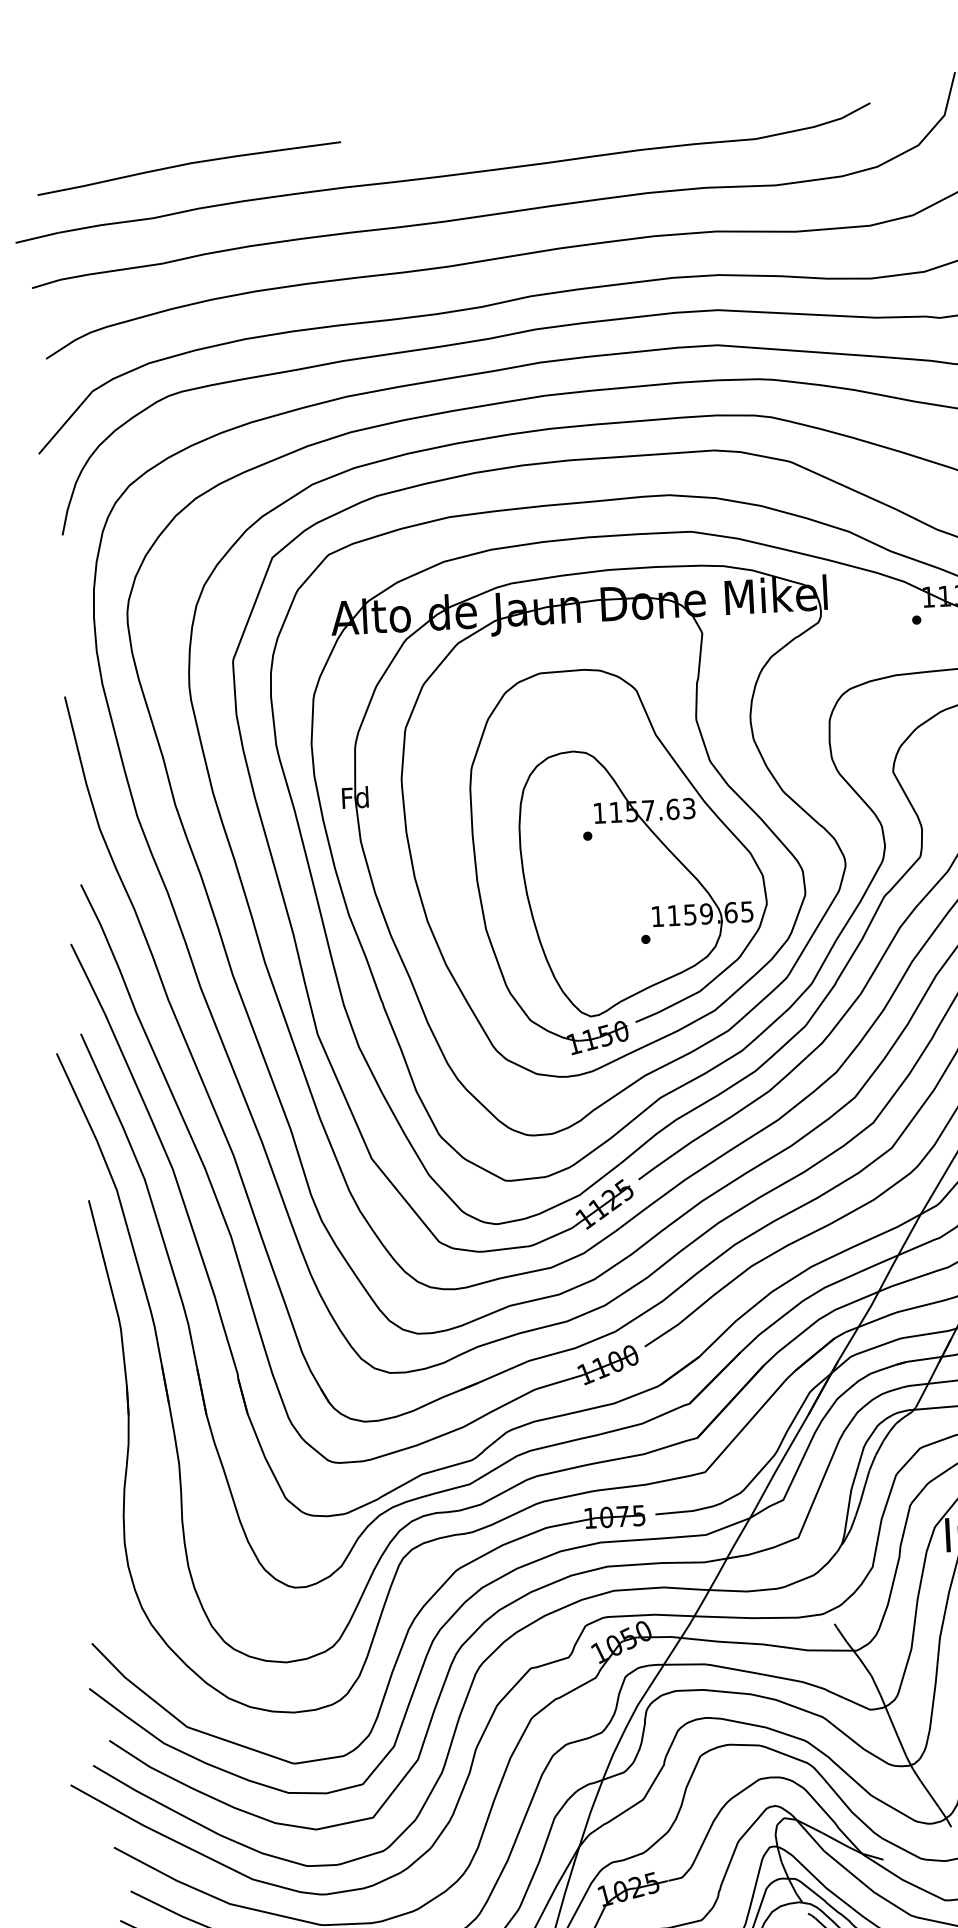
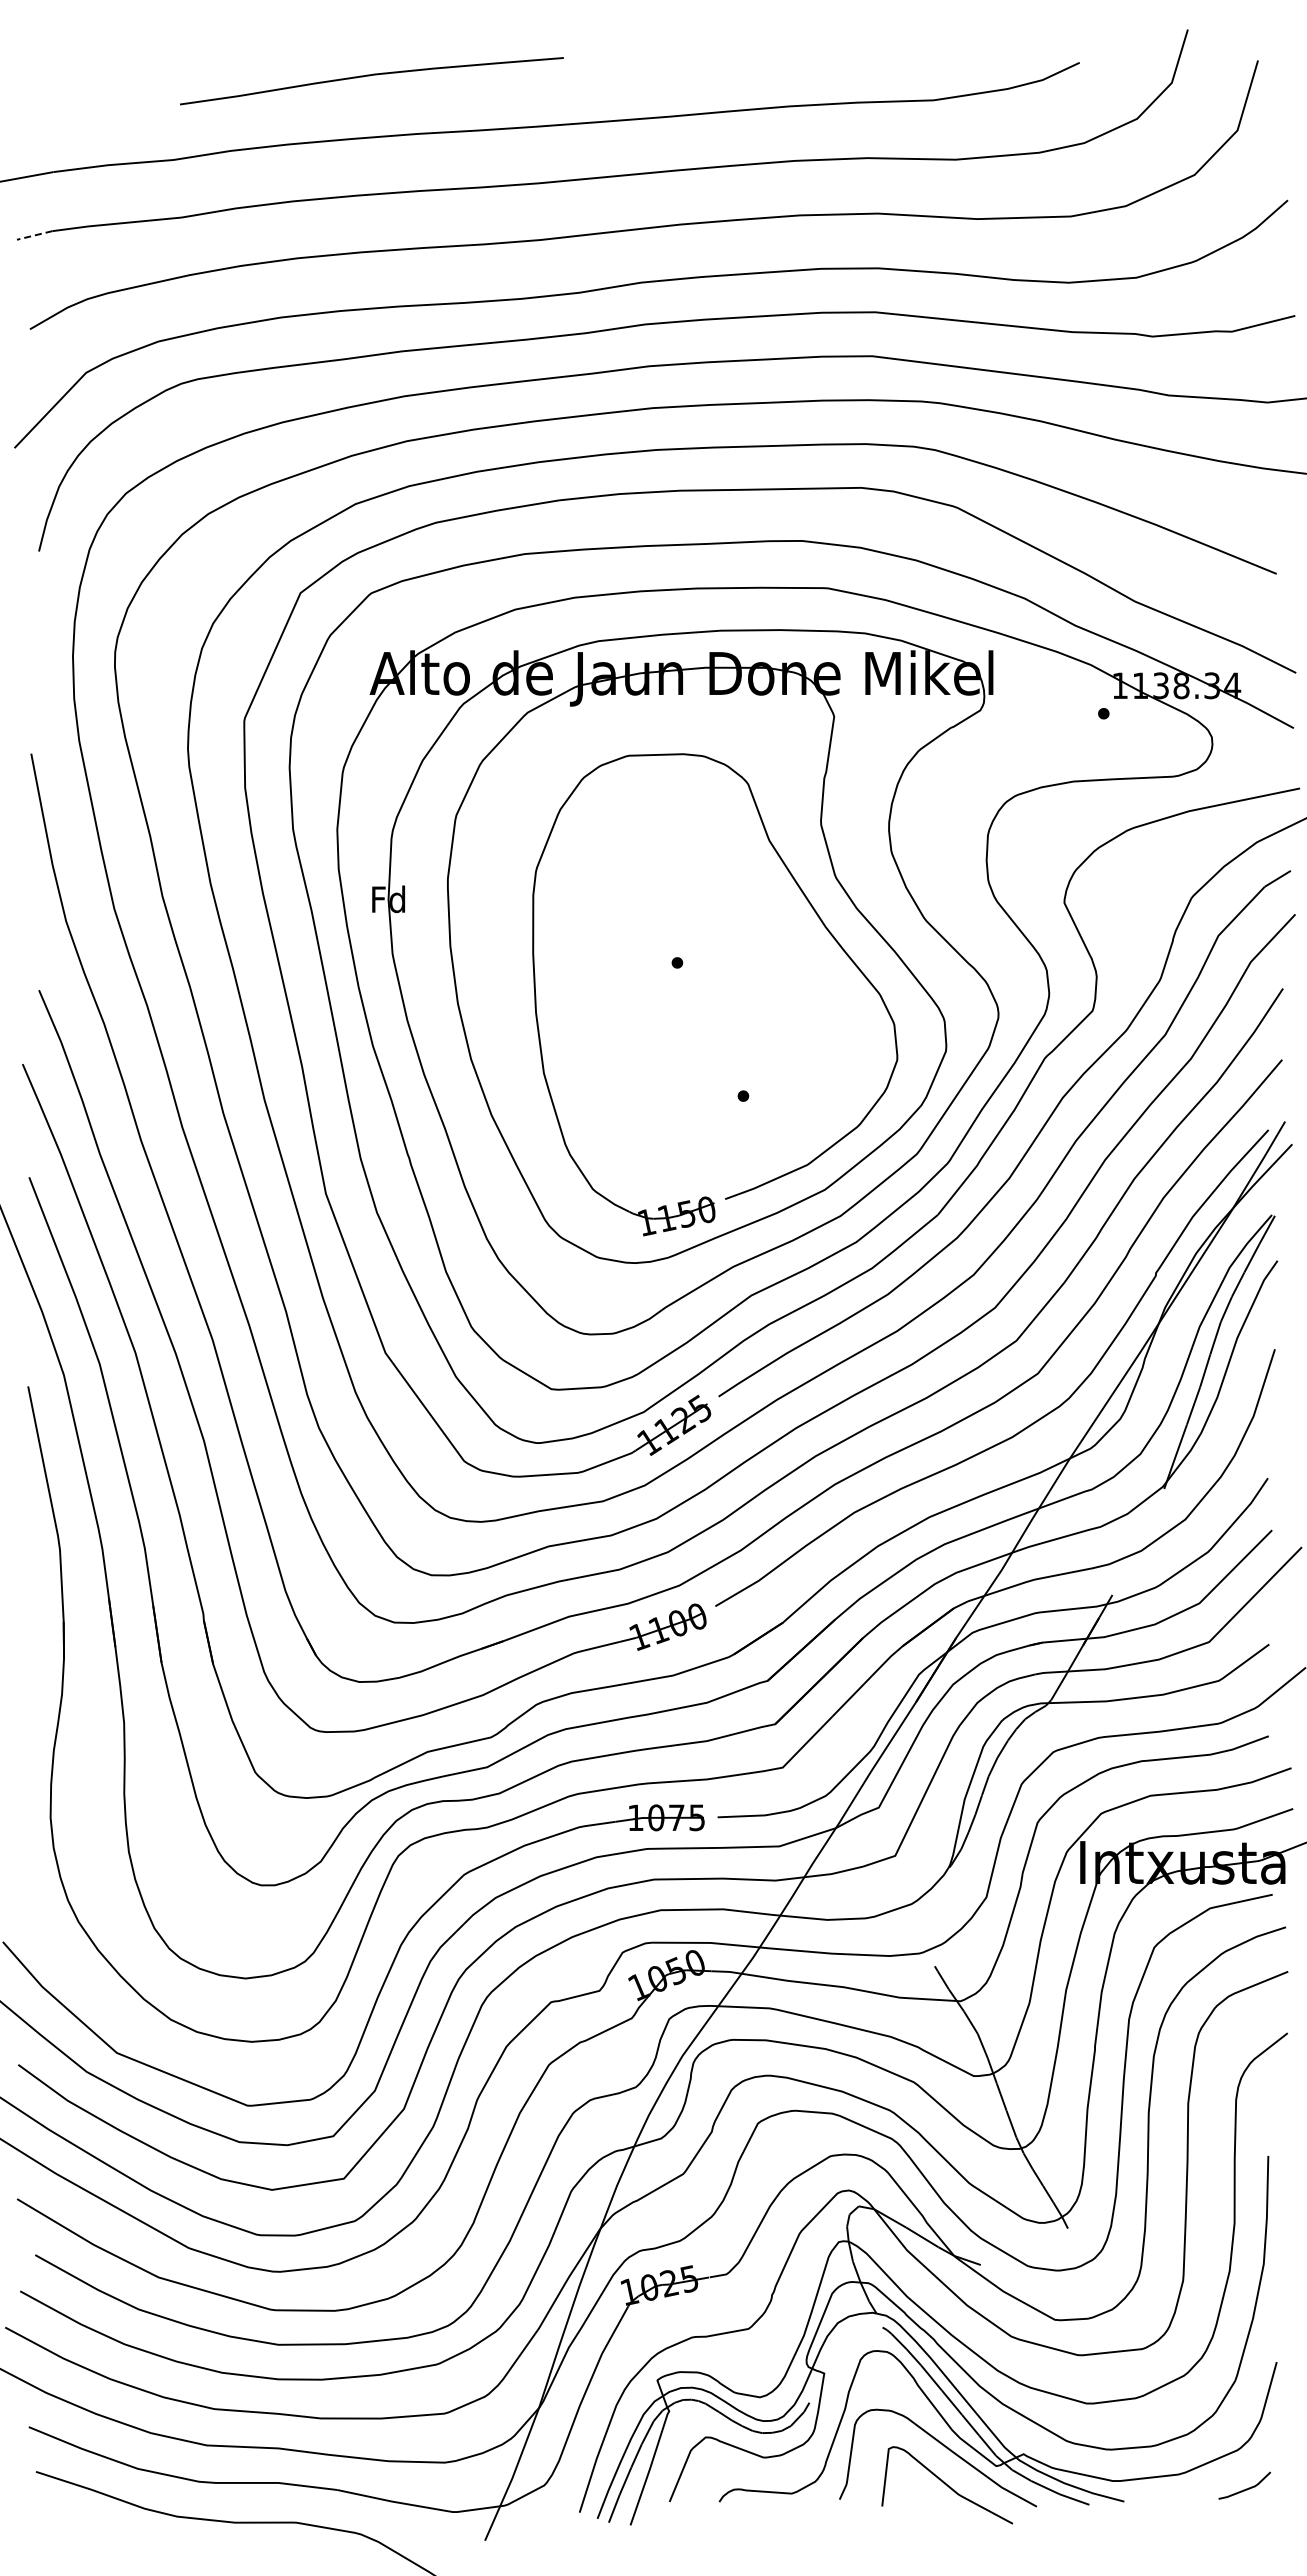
curve: (187, 164) -> (370, 76), moved
line: (45, 284) -> (34, 235), solid -> dashed
part: (636, 881) -> (735, 1022), removed

